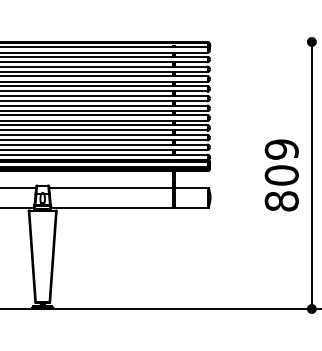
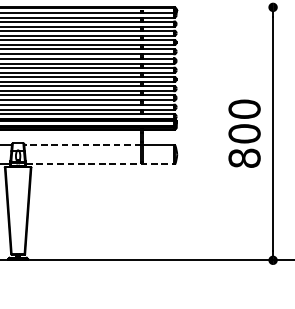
text: (281, 149) -> (244, 109), 809 -> 800
line: (111, 187) -> (83, 145), solid -> dashed
line: (129, 207) -> (100, 164), solid -> dashed

